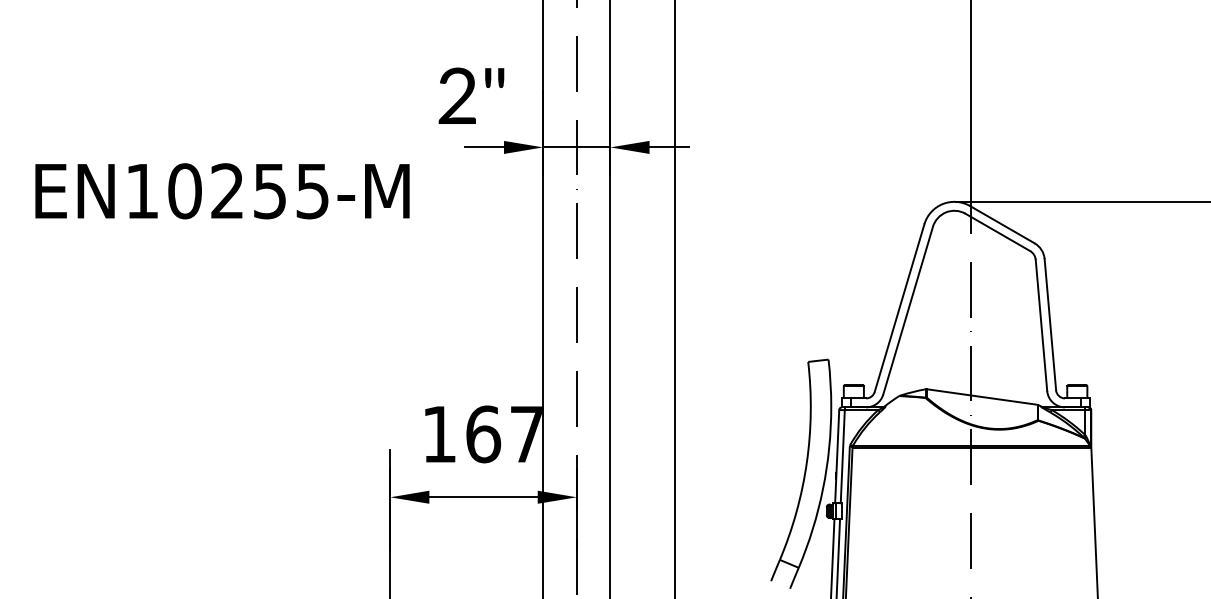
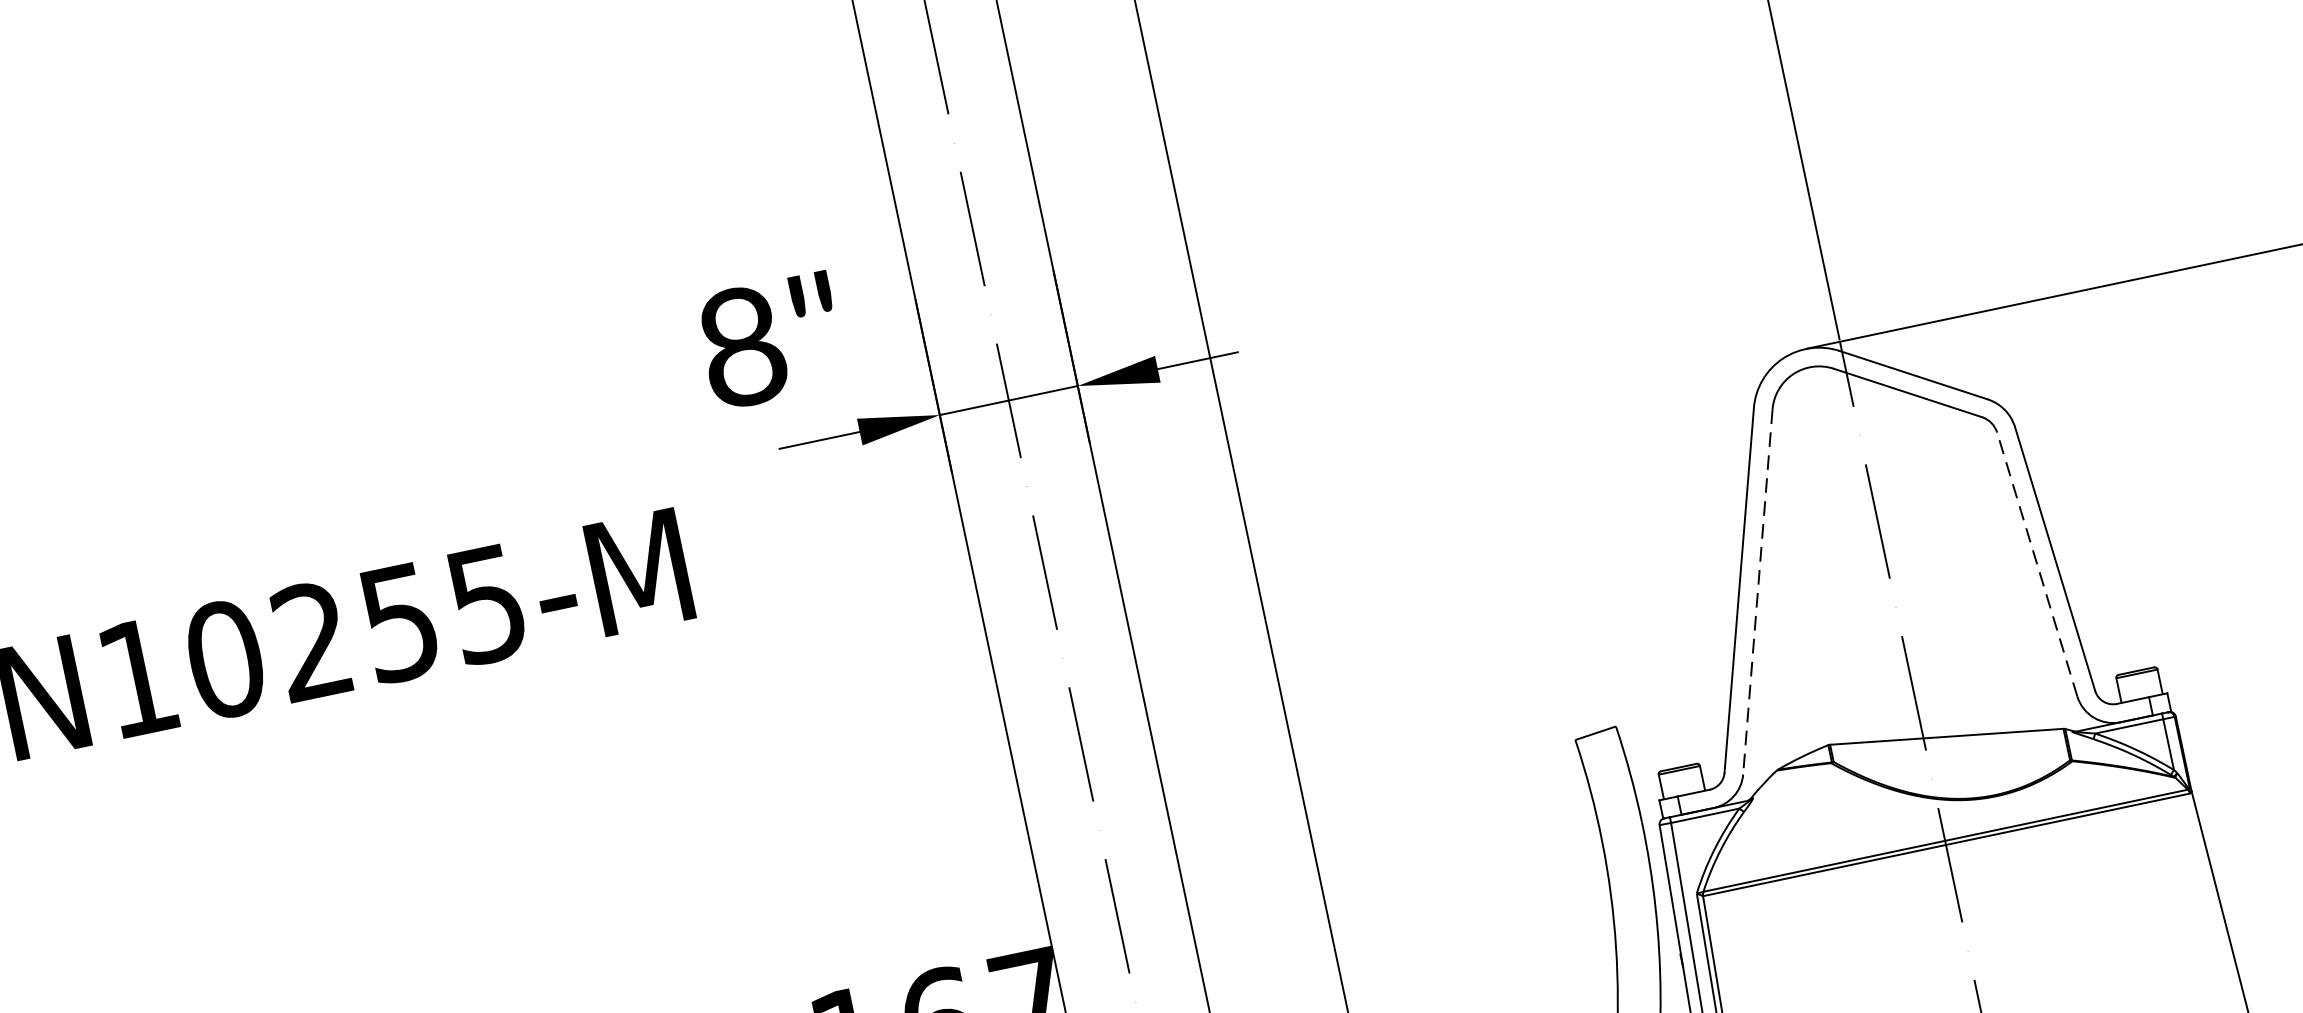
text: (457, 96) -> (742, 347), 2" -> 8"
line: (908, 311) -> (1758, 593), solid -> dashed
line: (1041, 325) -> (2037, 564), solid -> dashed

